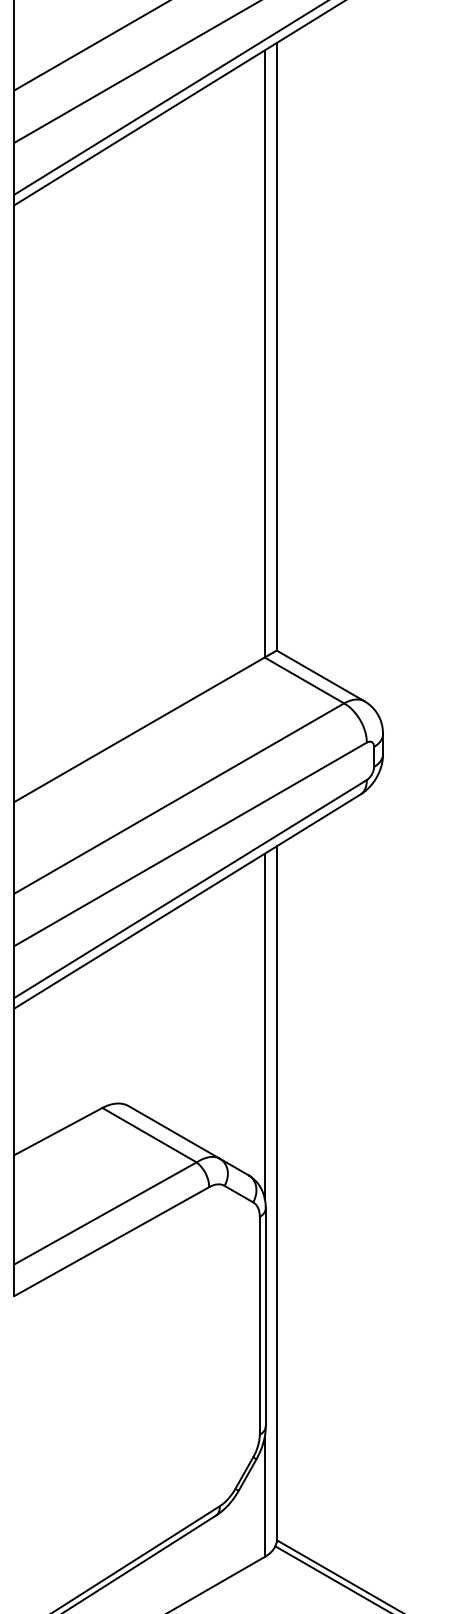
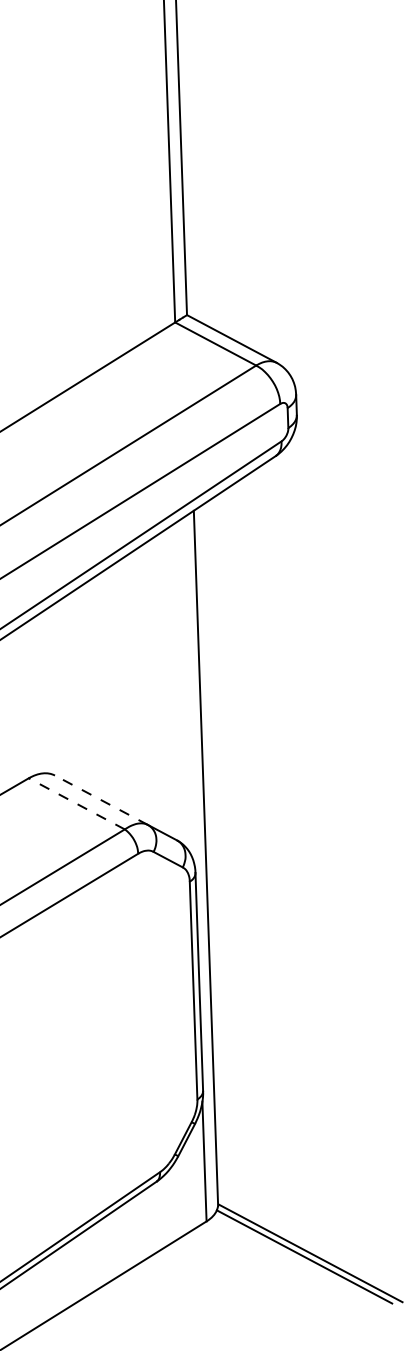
line: (264, 1025) -> (187, 690), removed
line: (174, 1132) -> (101, 800), solid -> dashed
line: (149, 1134) -> (76, 803), solid -> dashed

